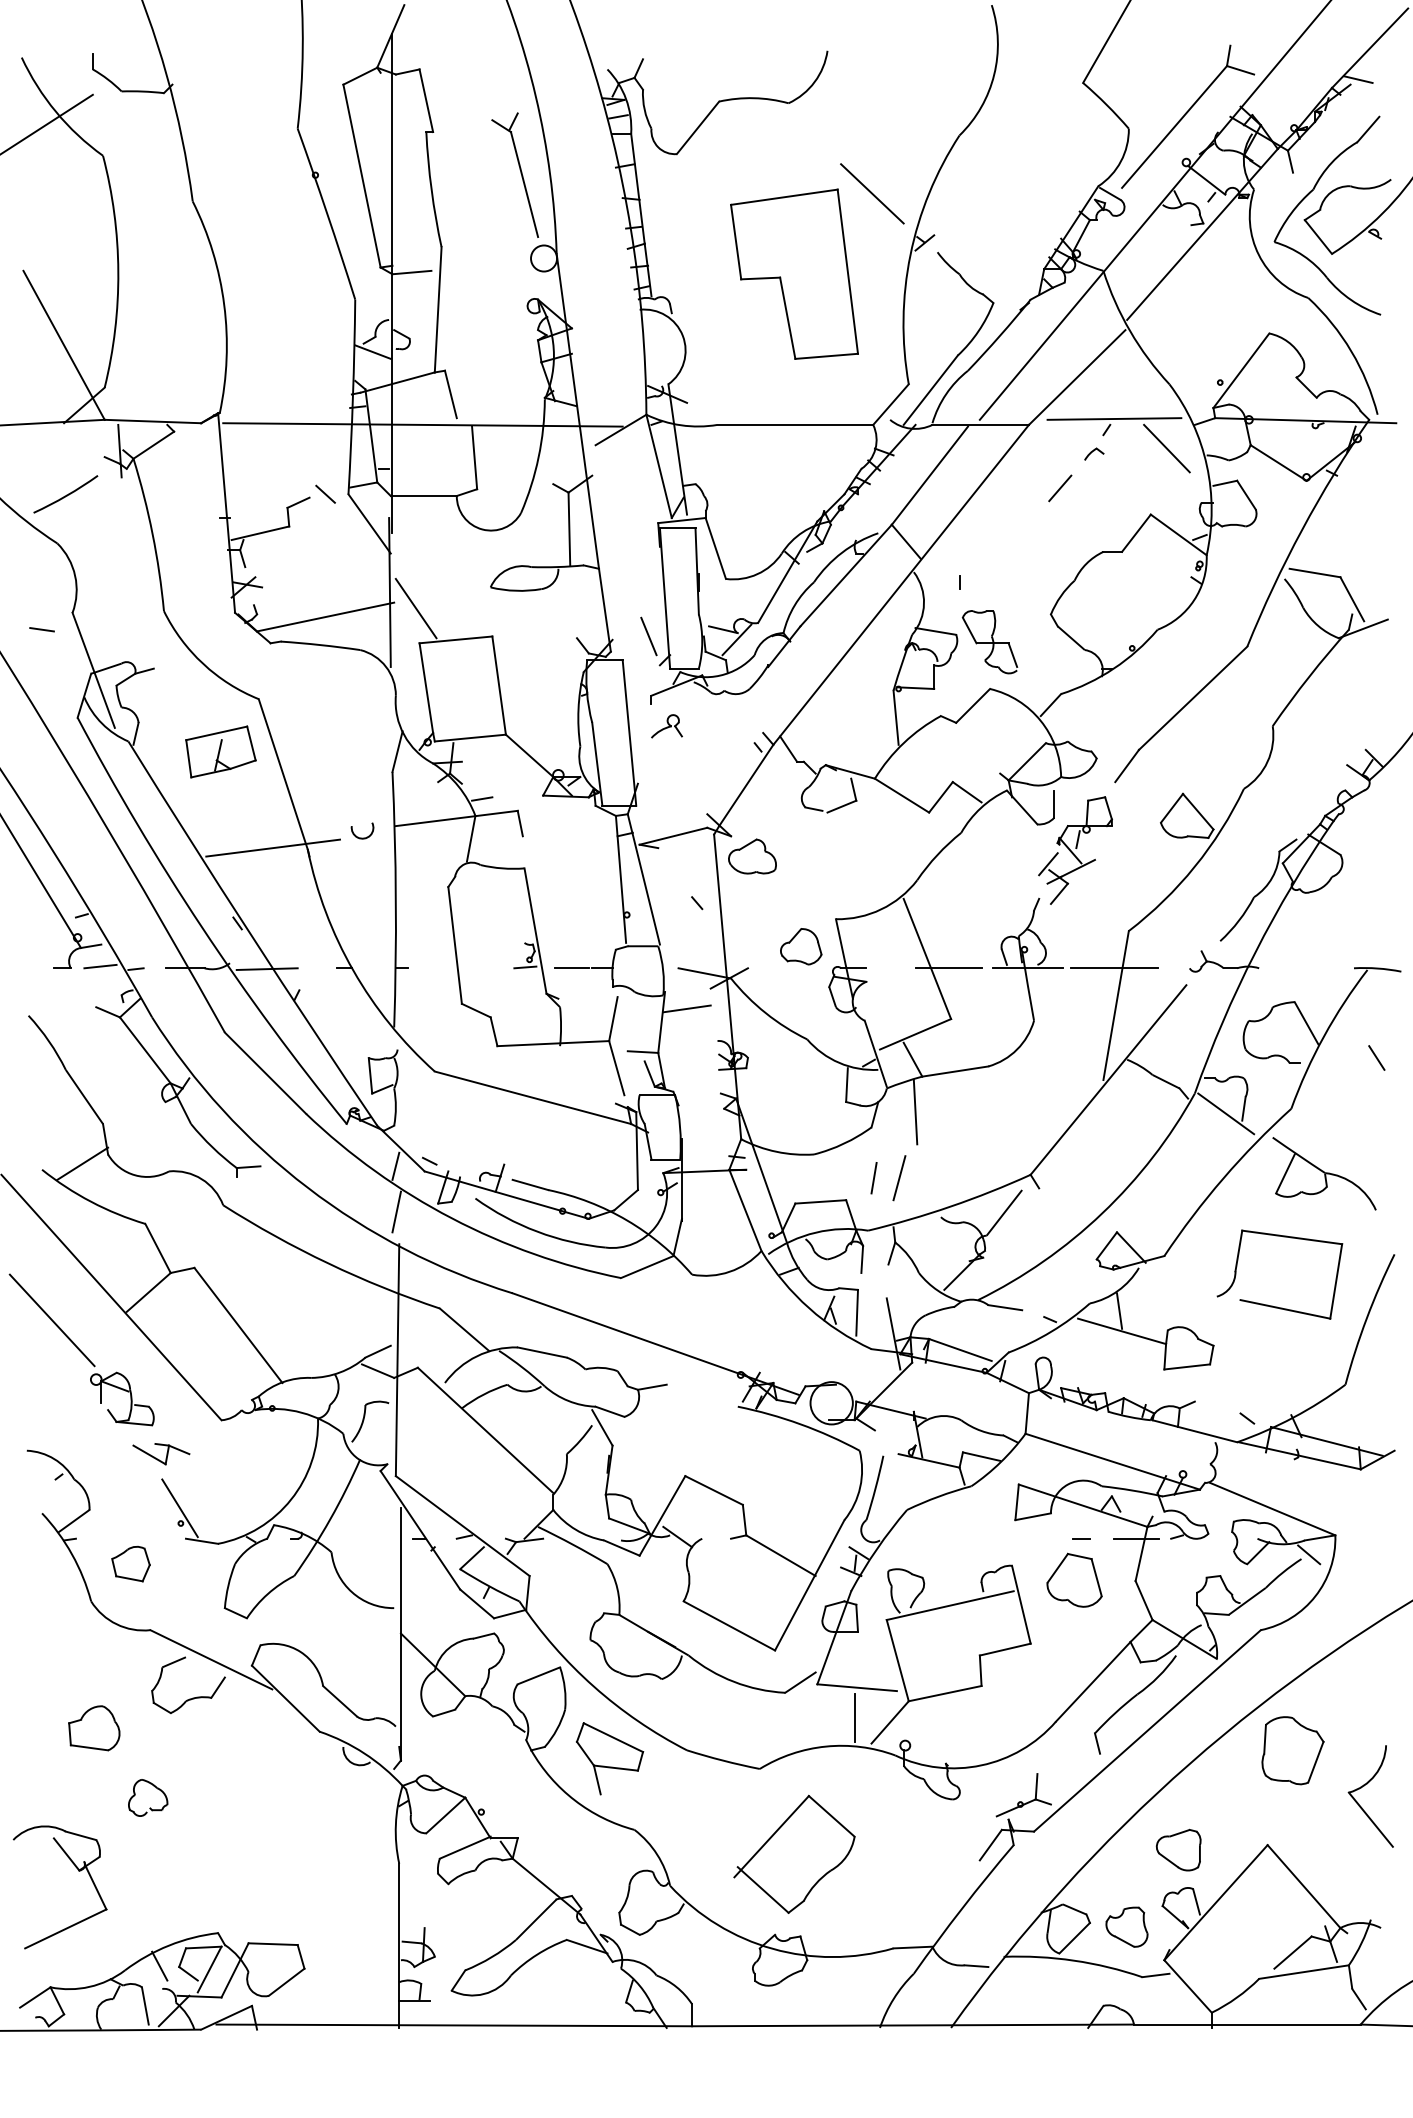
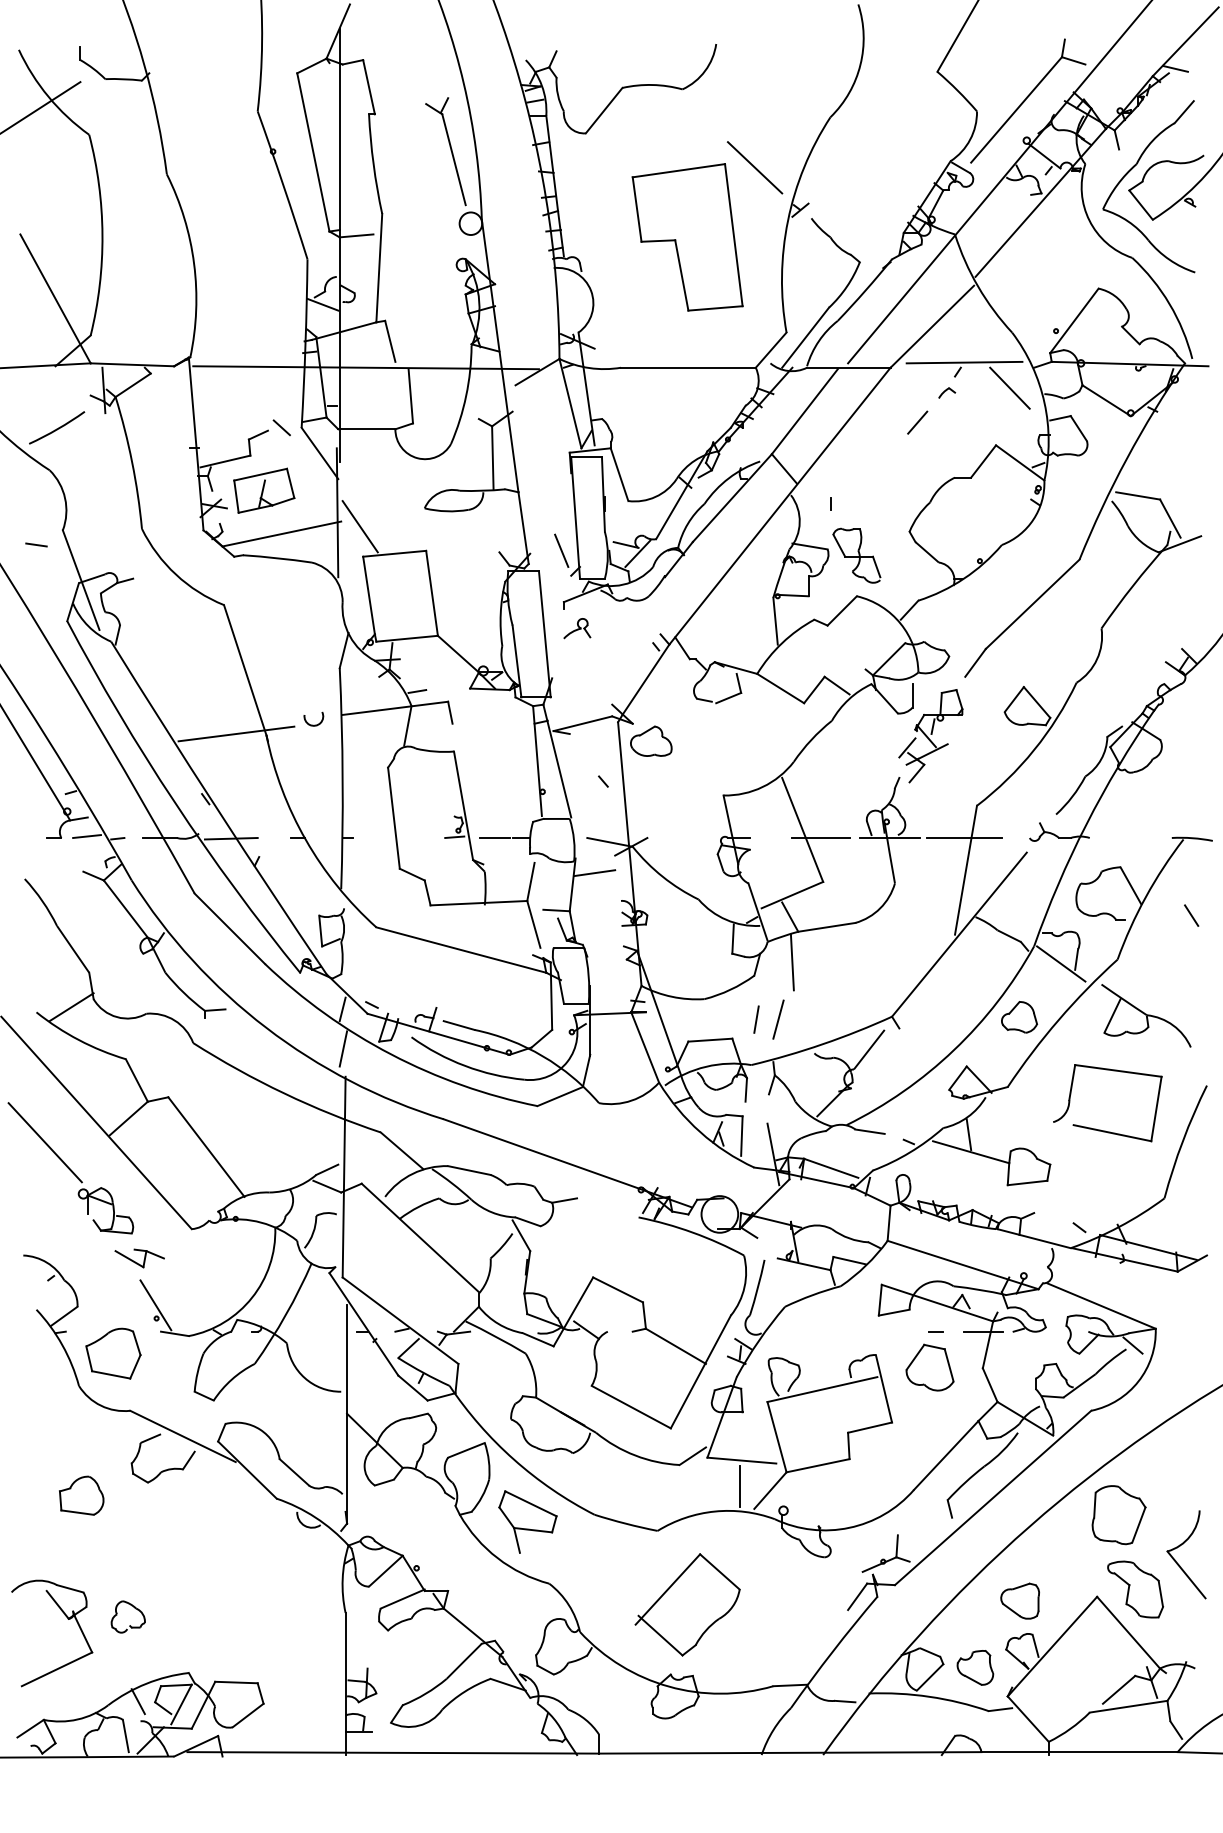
part: (221, 751) -> (264, 490), moved
part: (801, 946) -> (1019, 1017), moved
part: (131, 1563) -> (113, 1353), size x1.67
part: (149, 1807) -> (129, 1625), moved
part: (1311, 1836) -> (1135, 1589), added

